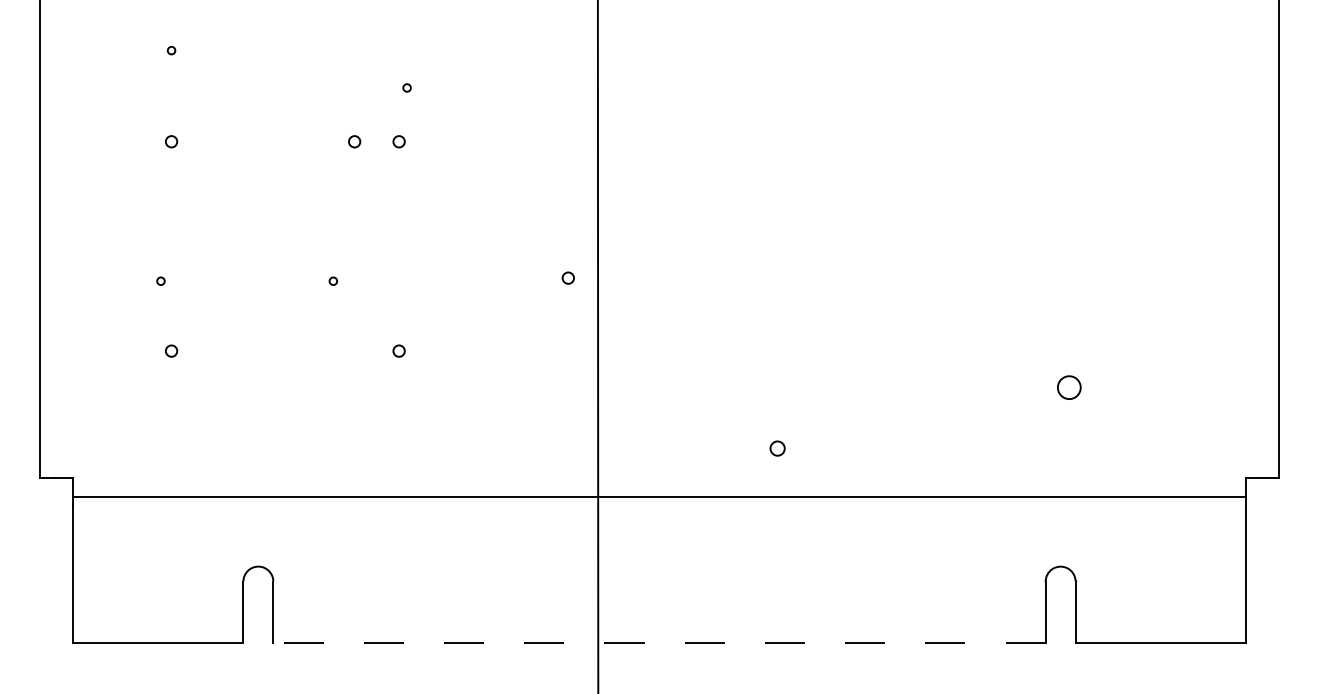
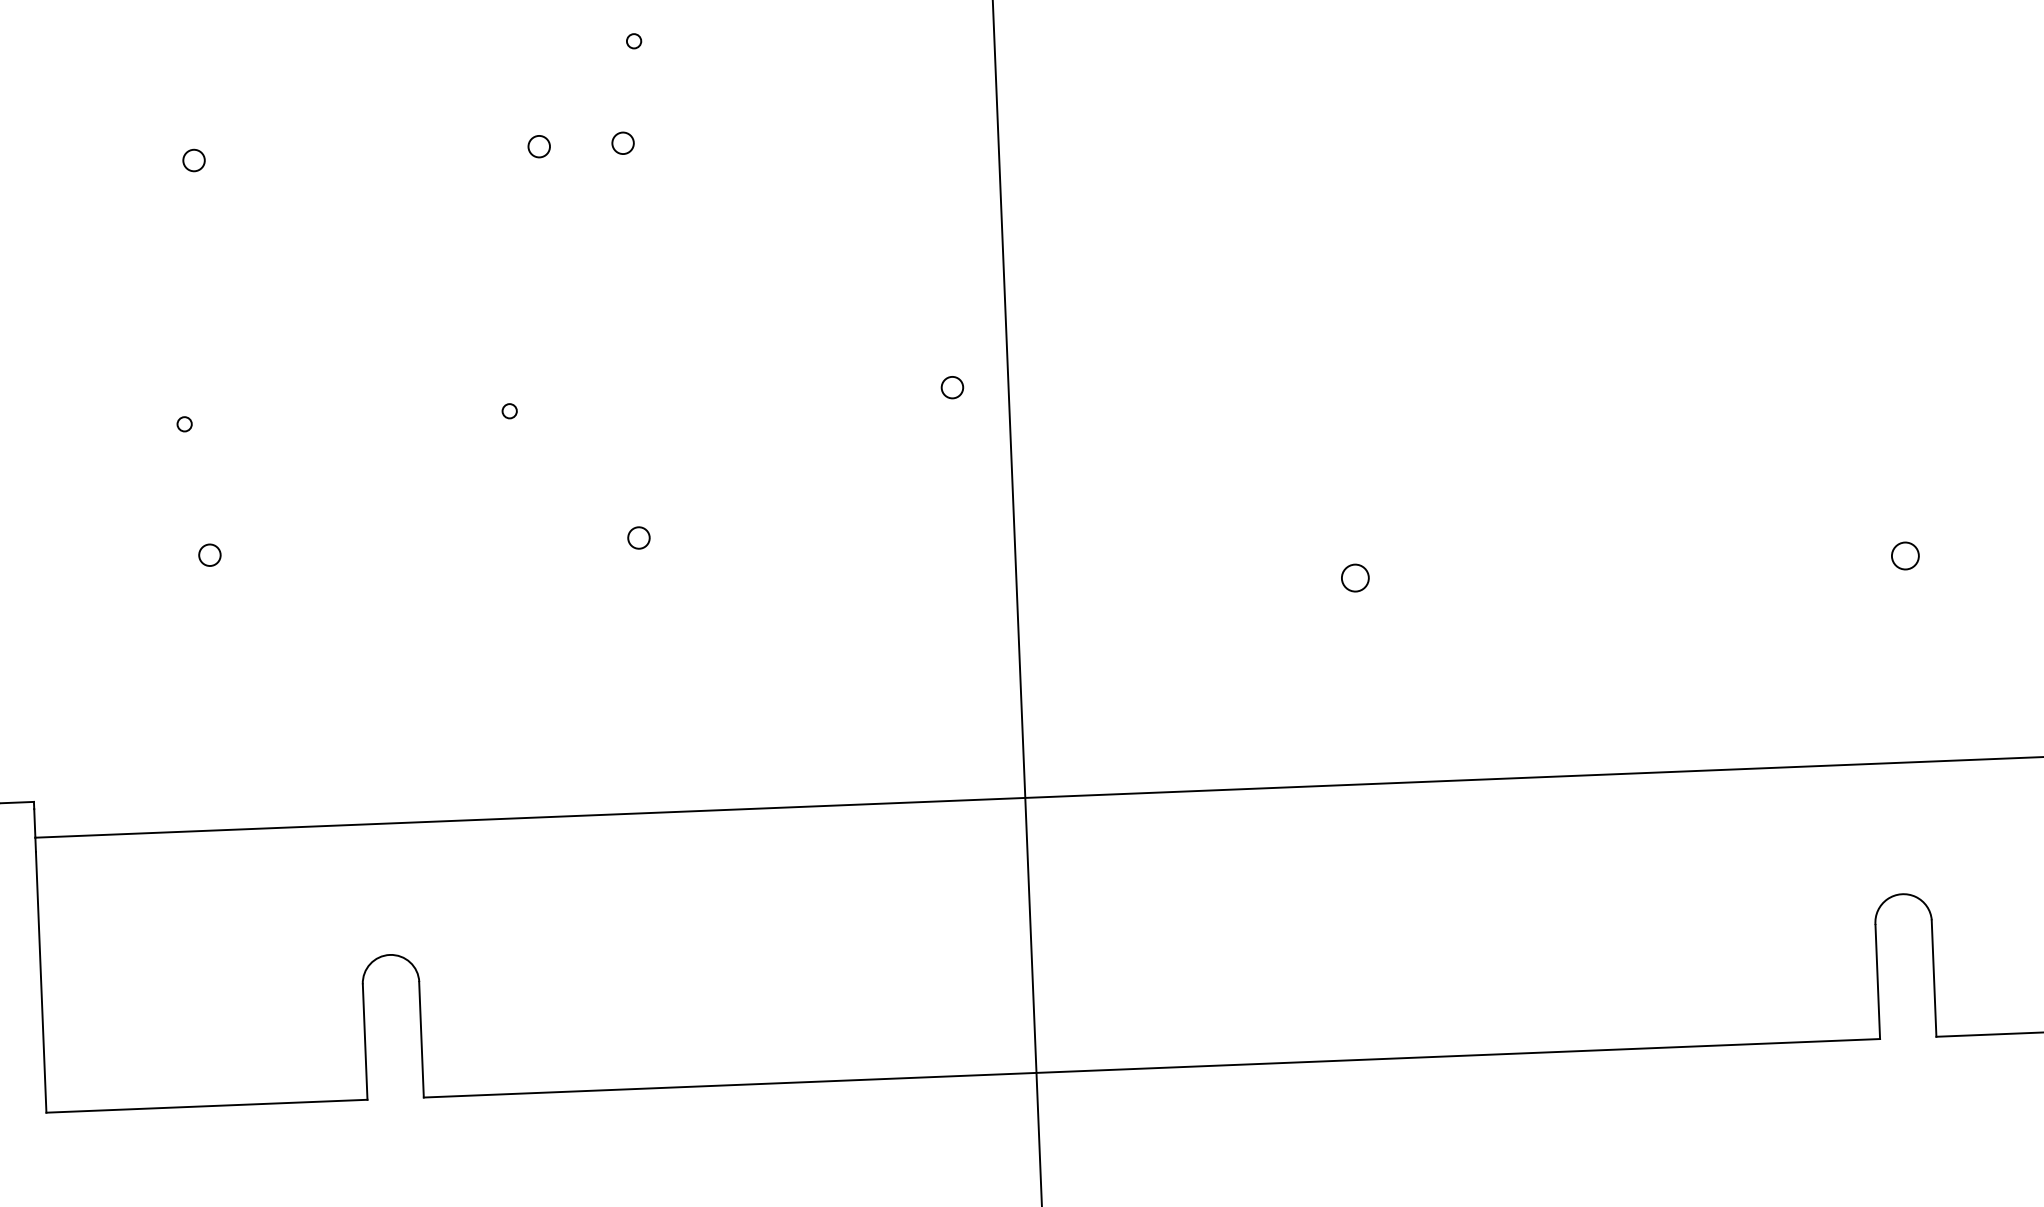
circle: (1069, 387) -> (1905, 555), size x0.62
circle: (777, 448) -> (1355, 577), moved
line: (658, 642) -> (1150, 1067), dashed -> solid

